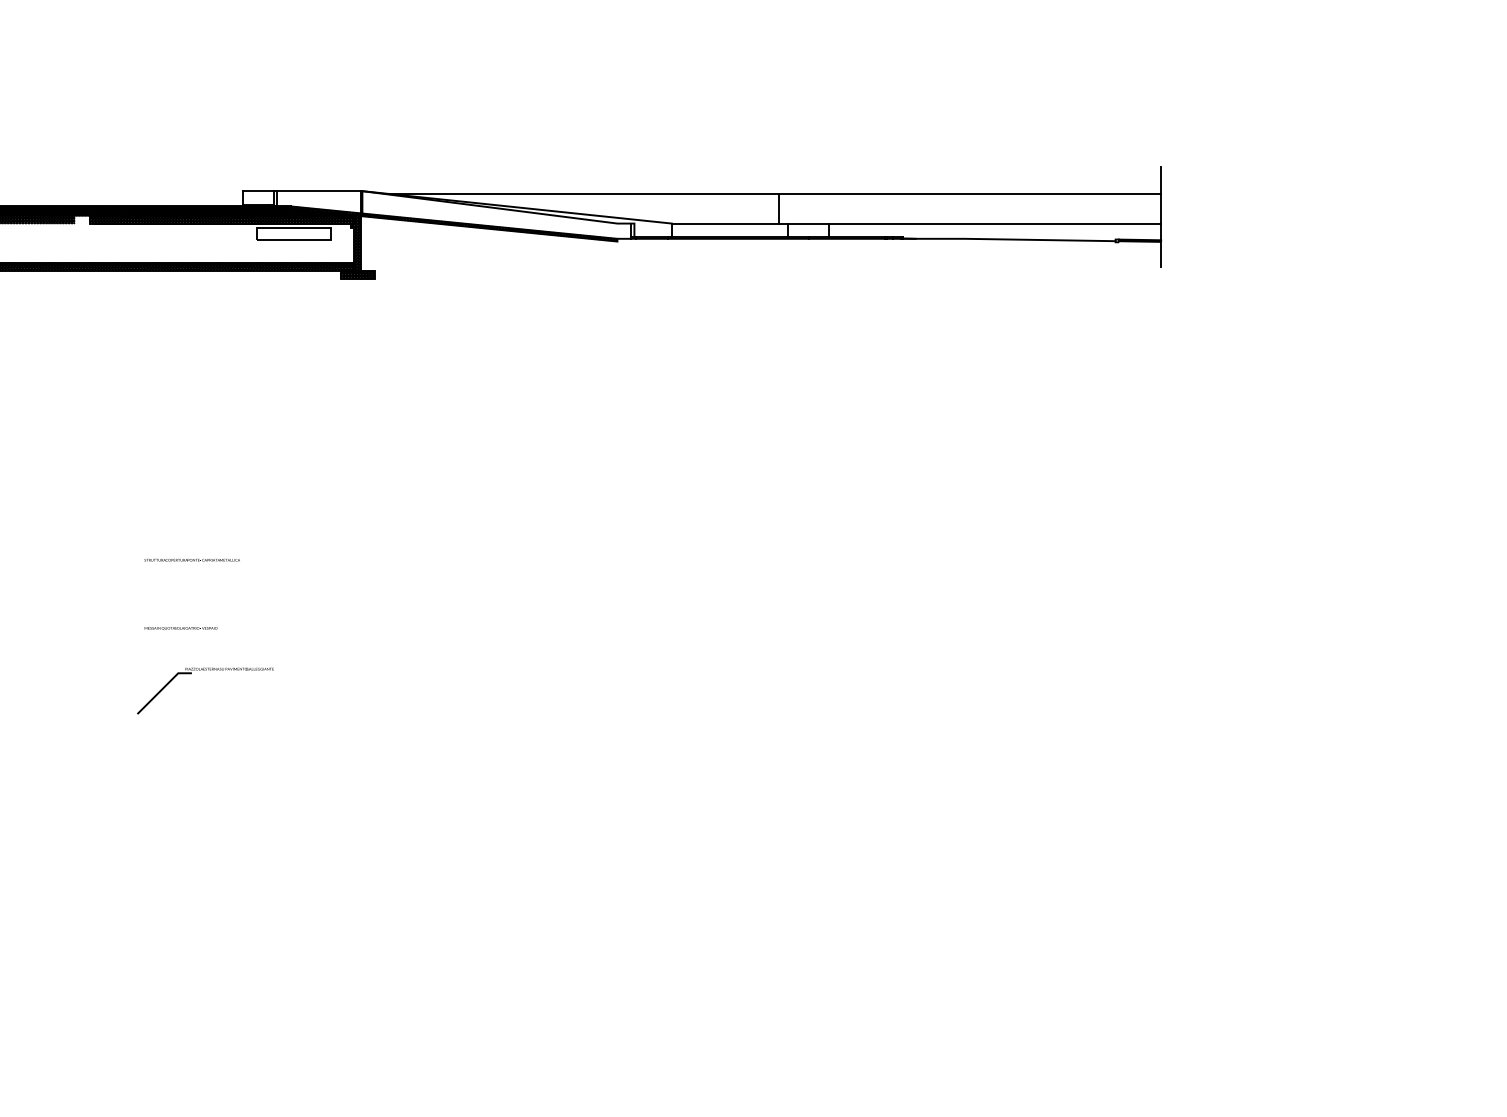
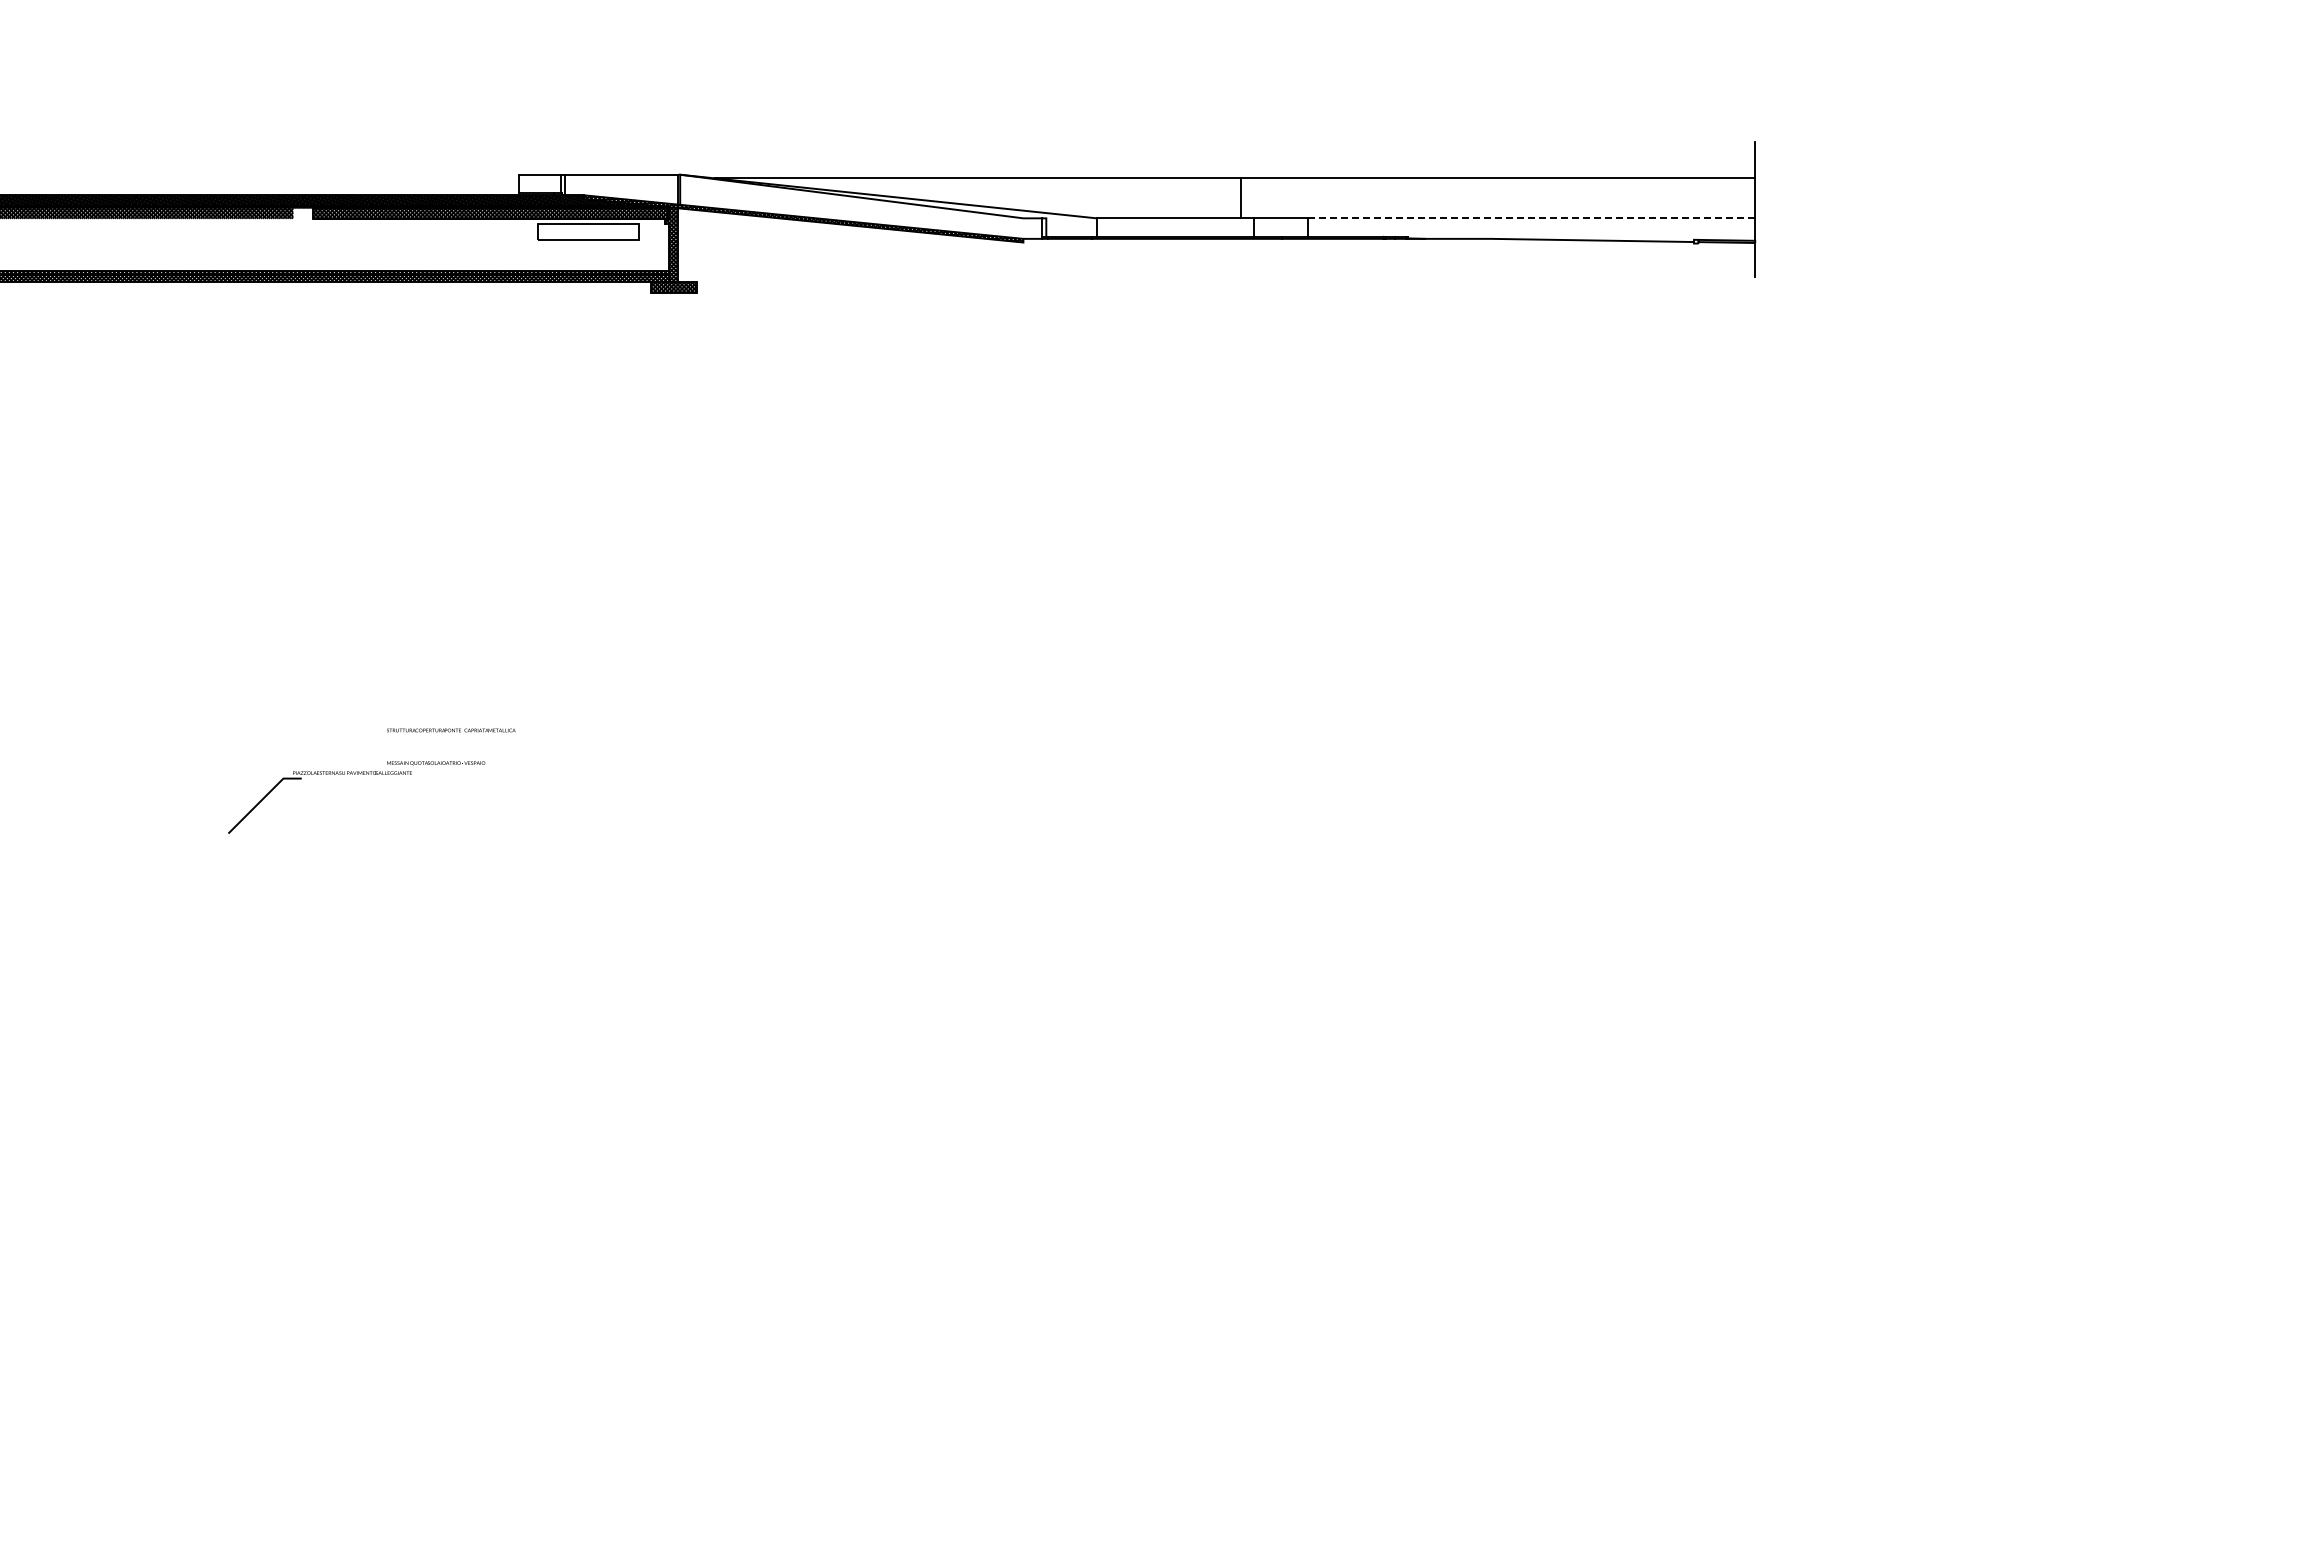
line: (994, 223) -> (1531, 218), solid -> dashed
text: (192, 560) -> (451, 730), moved
part: (205, 670) -> (319, 774), moved

